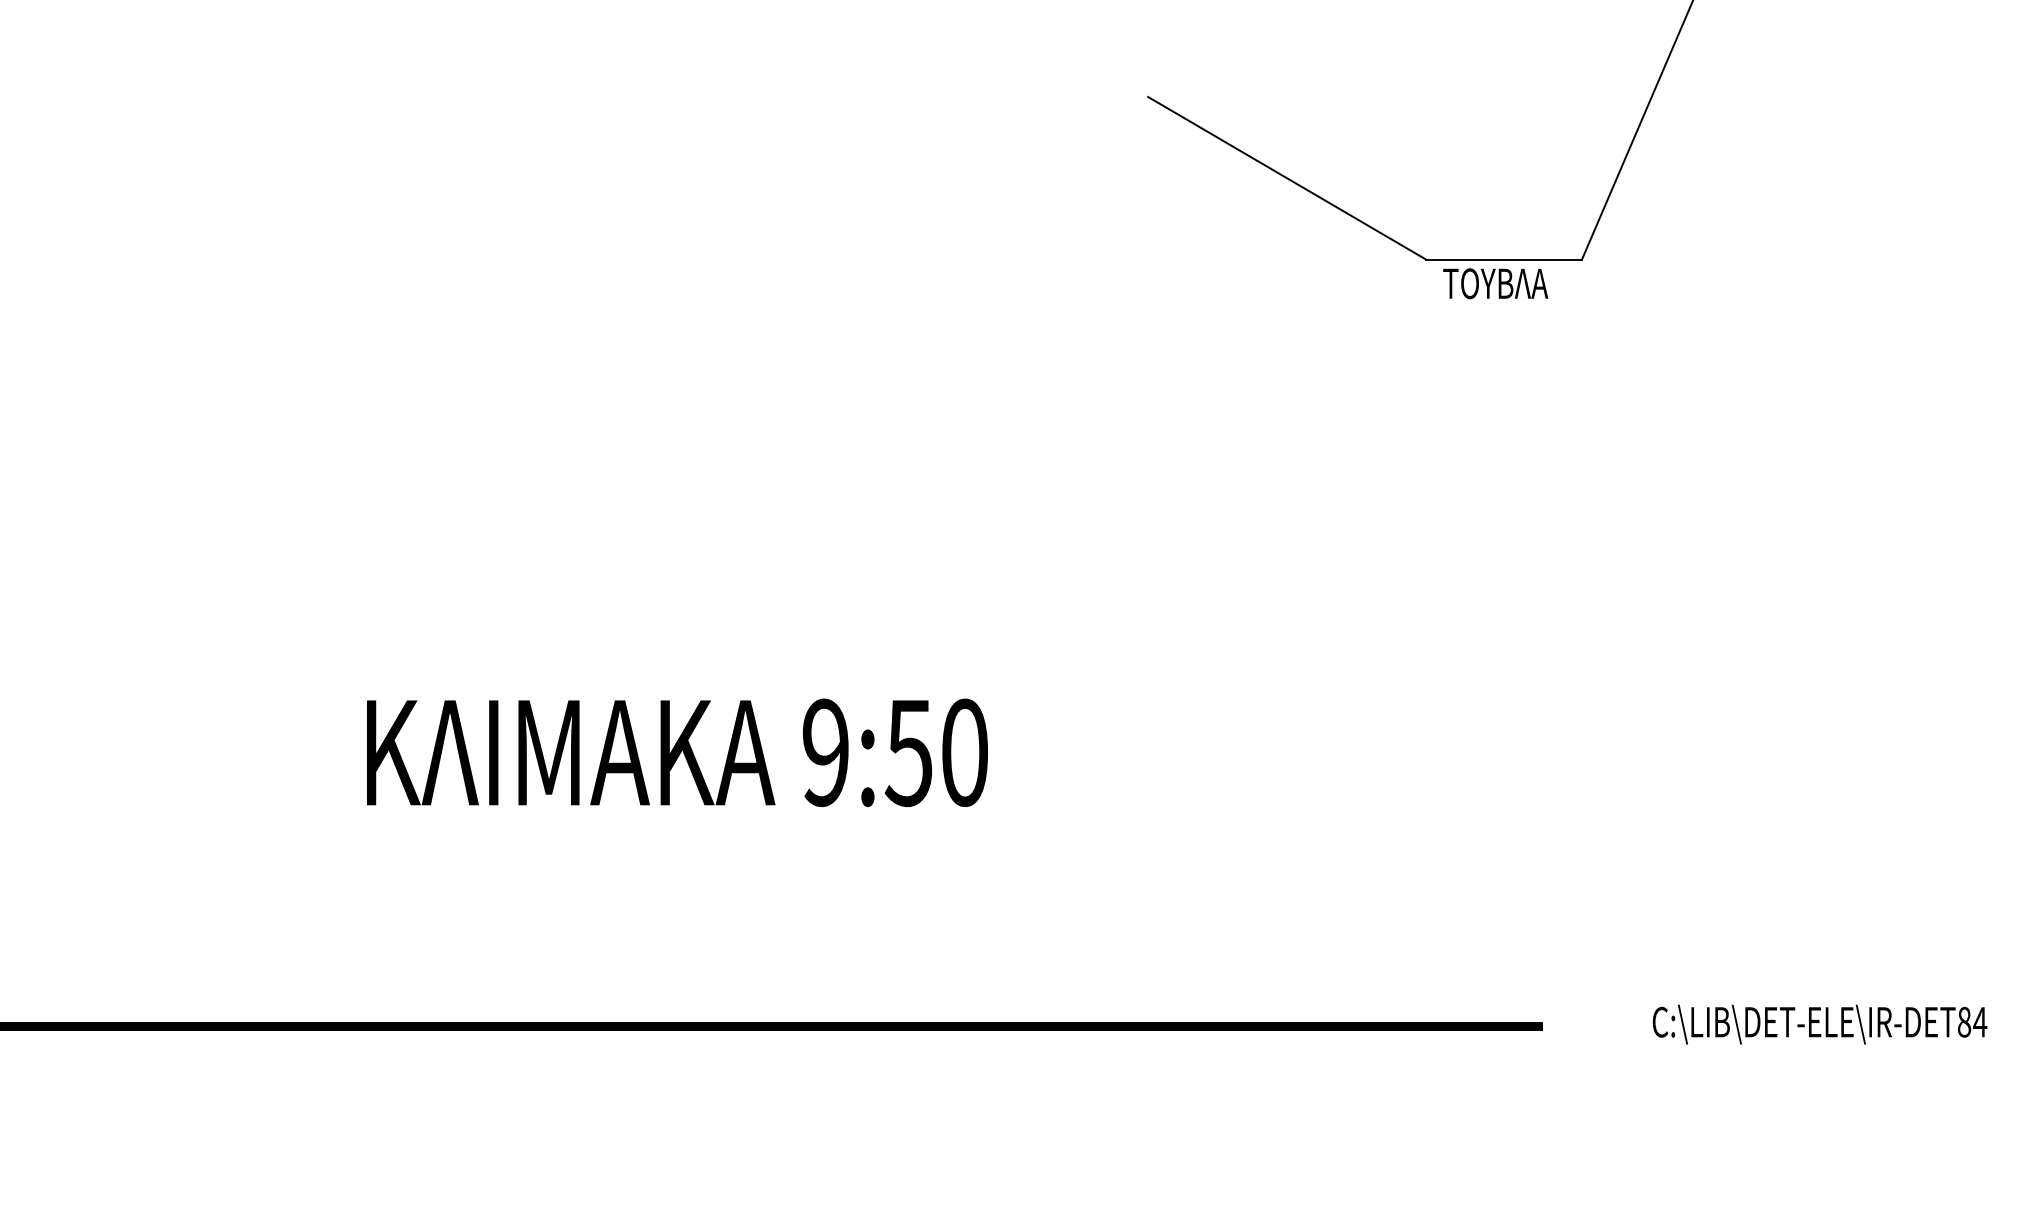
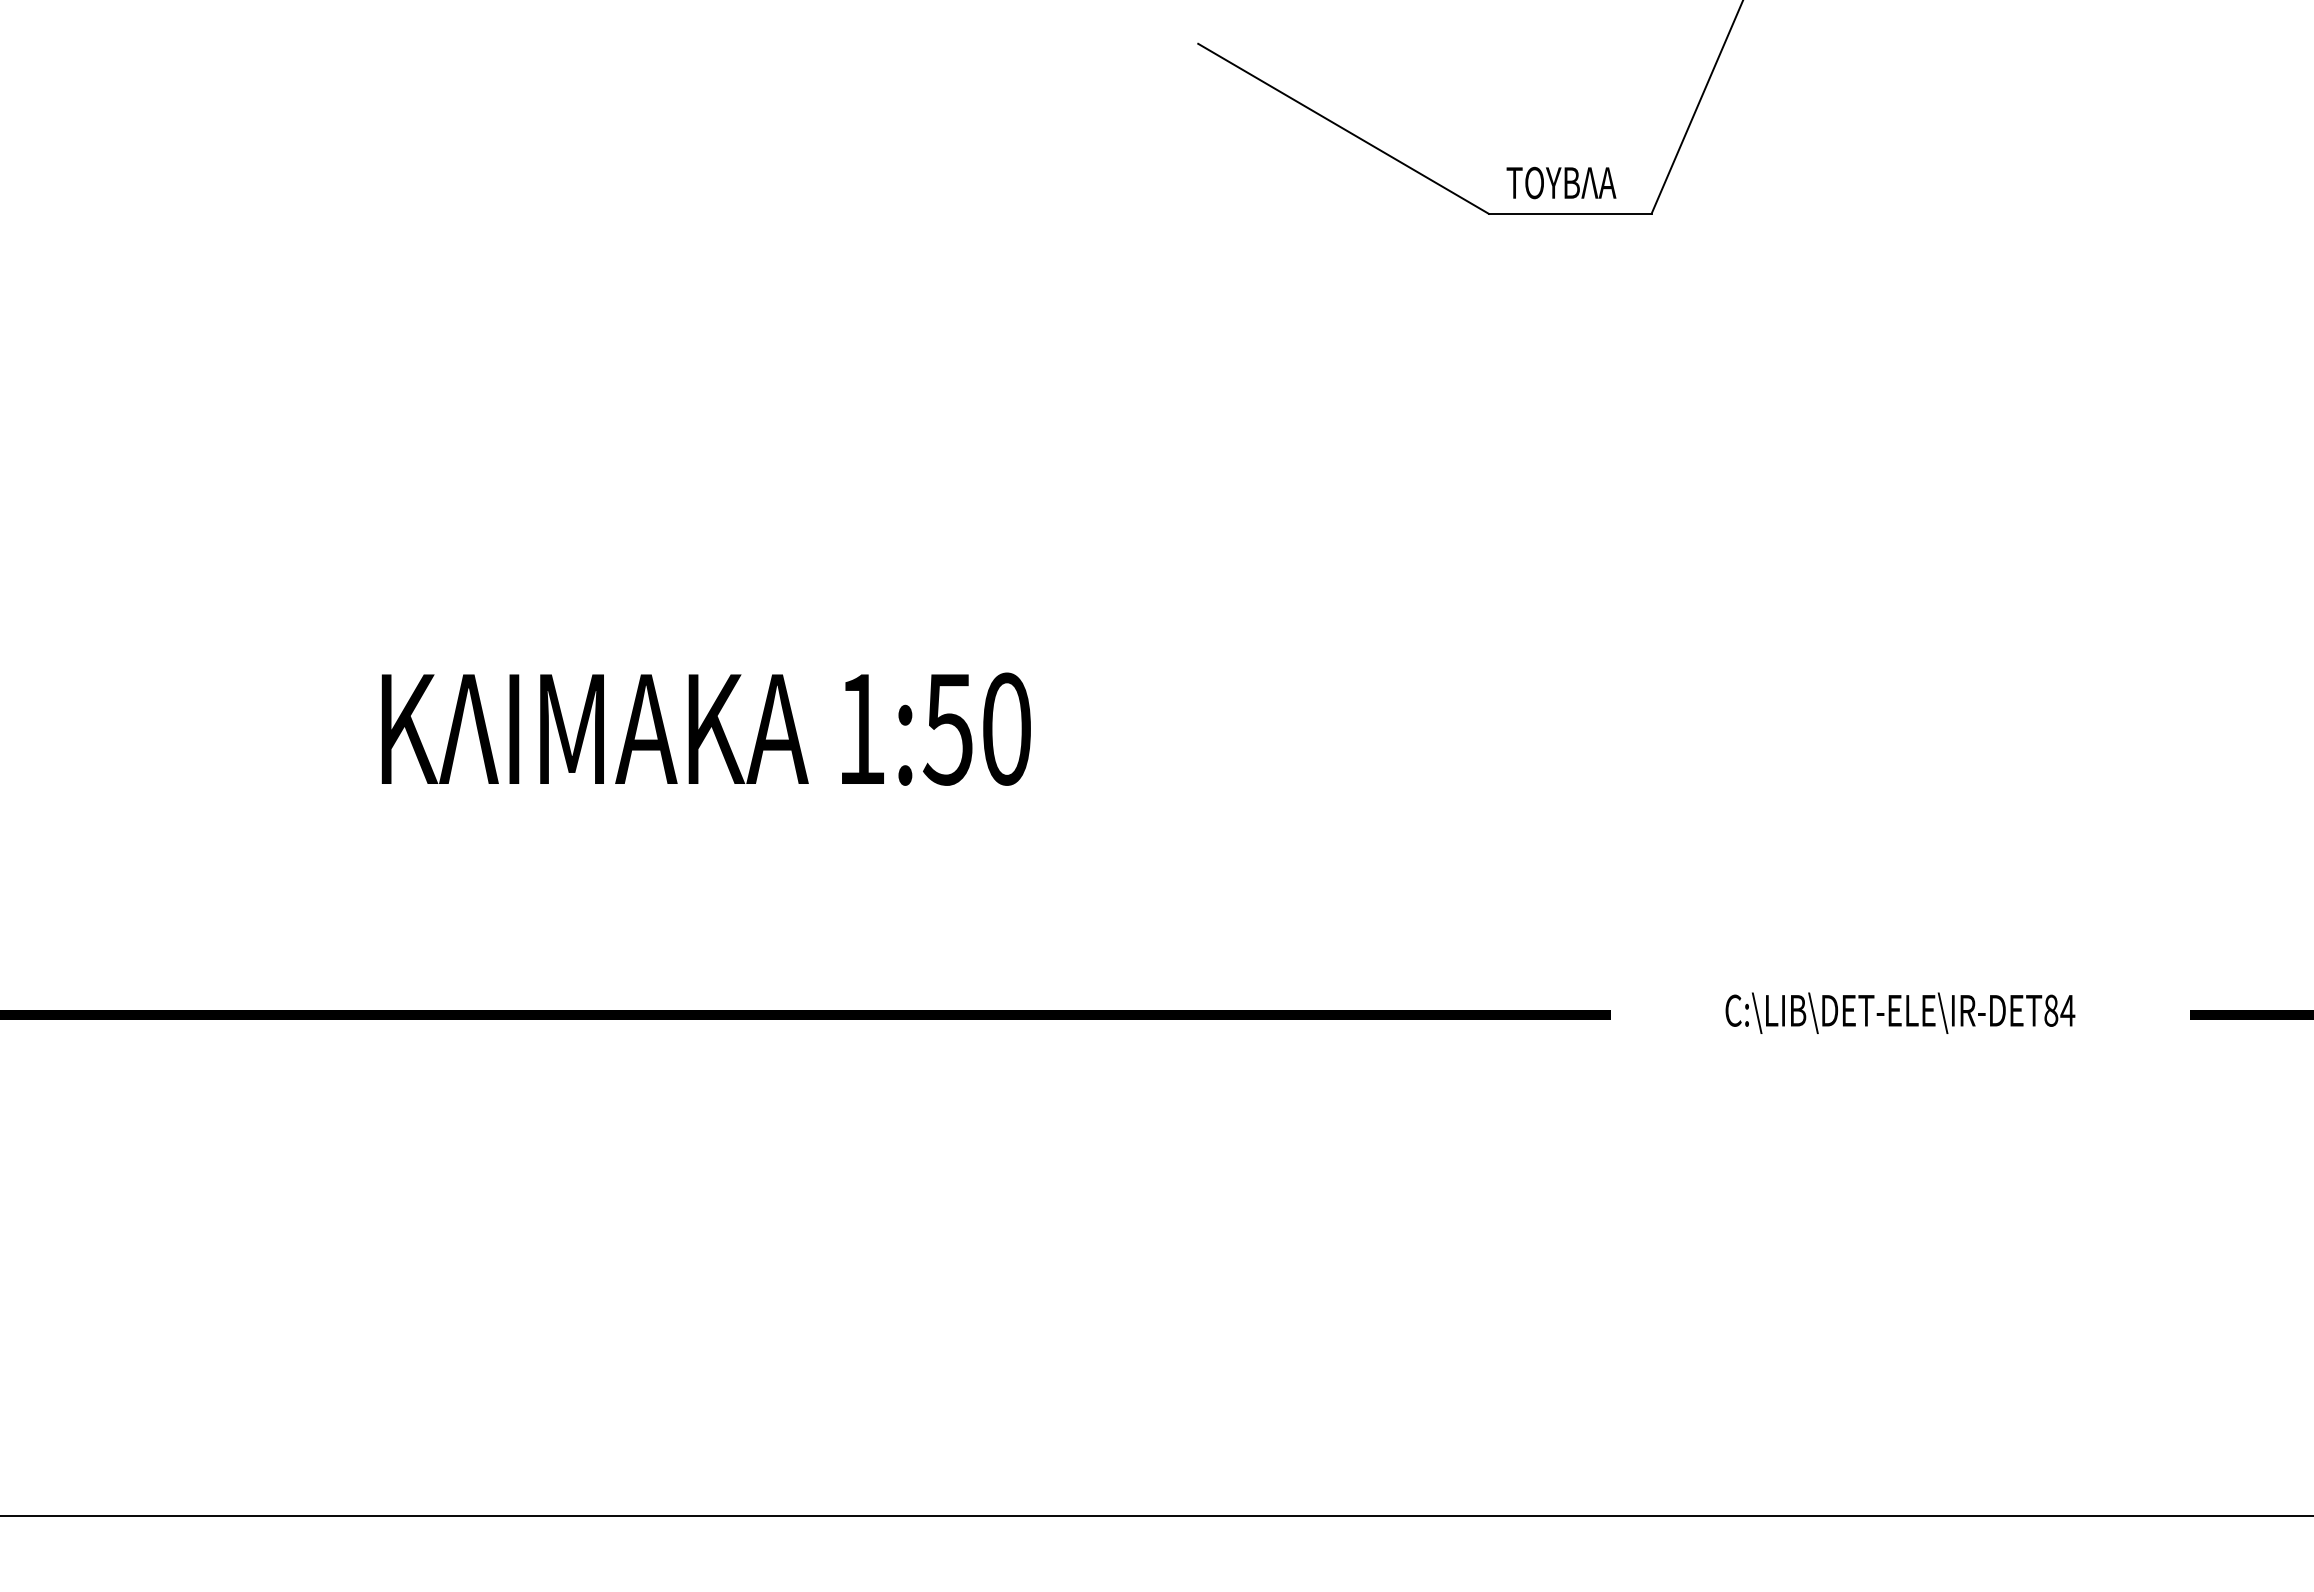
text: (1495, 283) -> (1561, 182), moved
text: (825, 752) -> (861, 728), 9:50 -> 1:50

